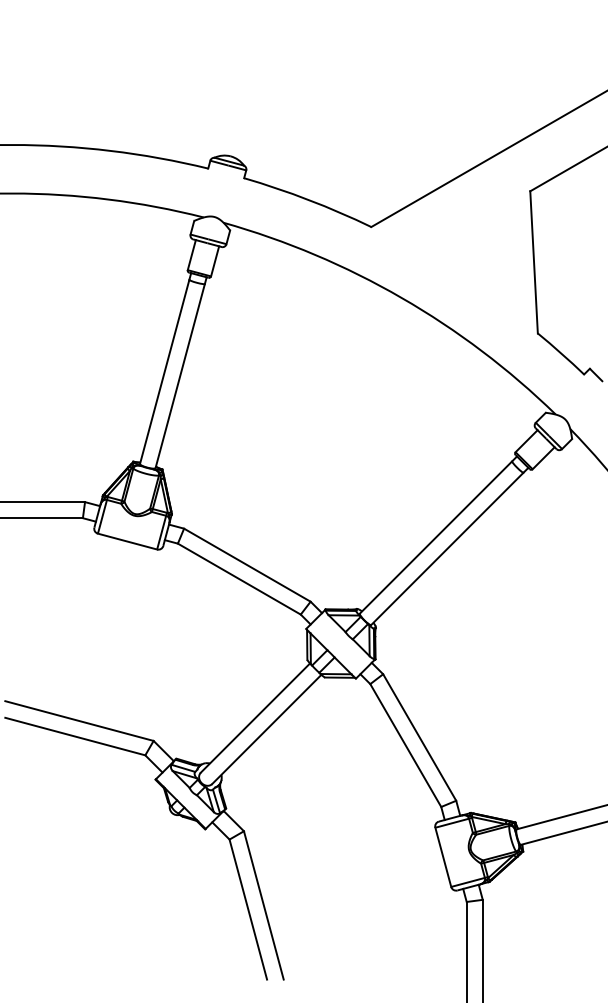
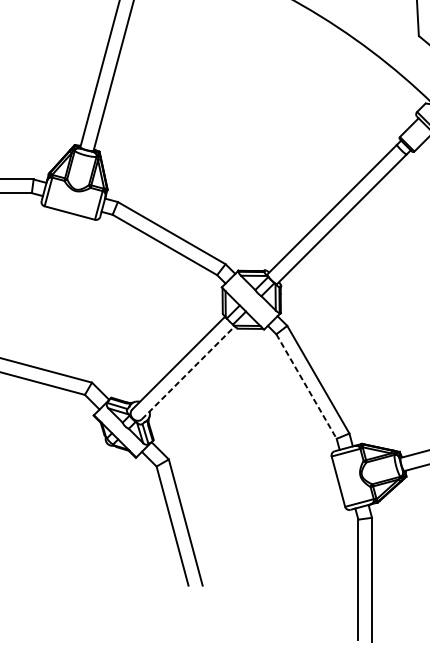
line: (267, 729) -> (188, 372), solid -> dashed
line: (405, 745) -> (306, 386), solid -> dashed

